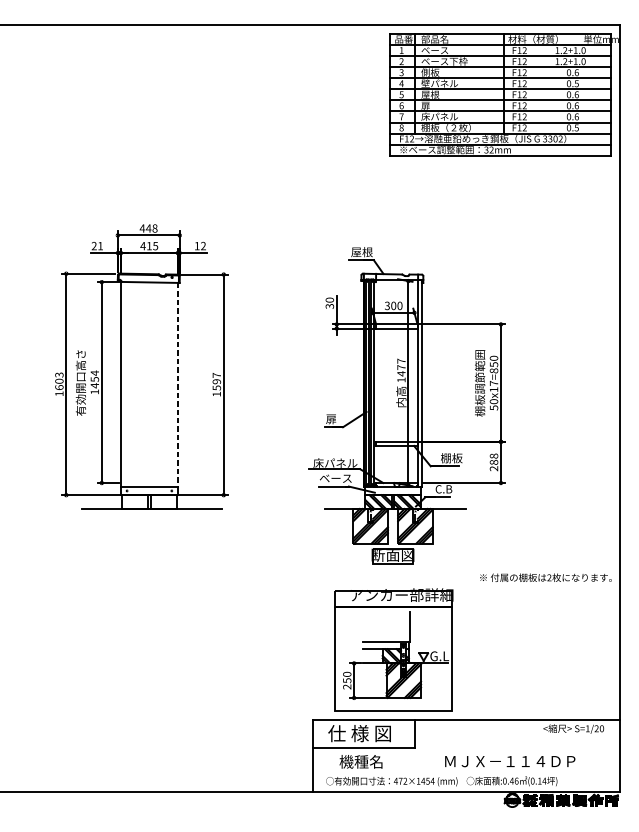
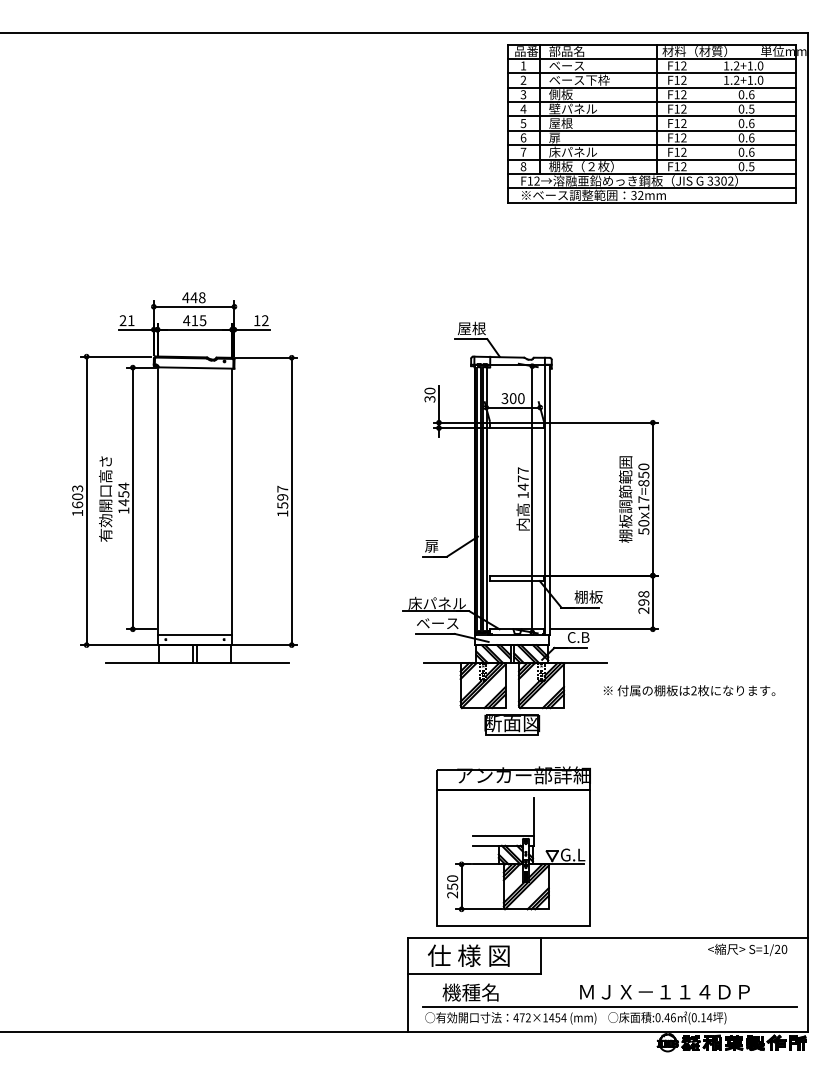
line: (178, 385) -> (232, 502), dashed -> solid
text: (493, 462) -> (643, 602), 288 -> 298
text: (545, 577) -> (689, 690), moved
line: (467, 772) -> (609, 1006), added

